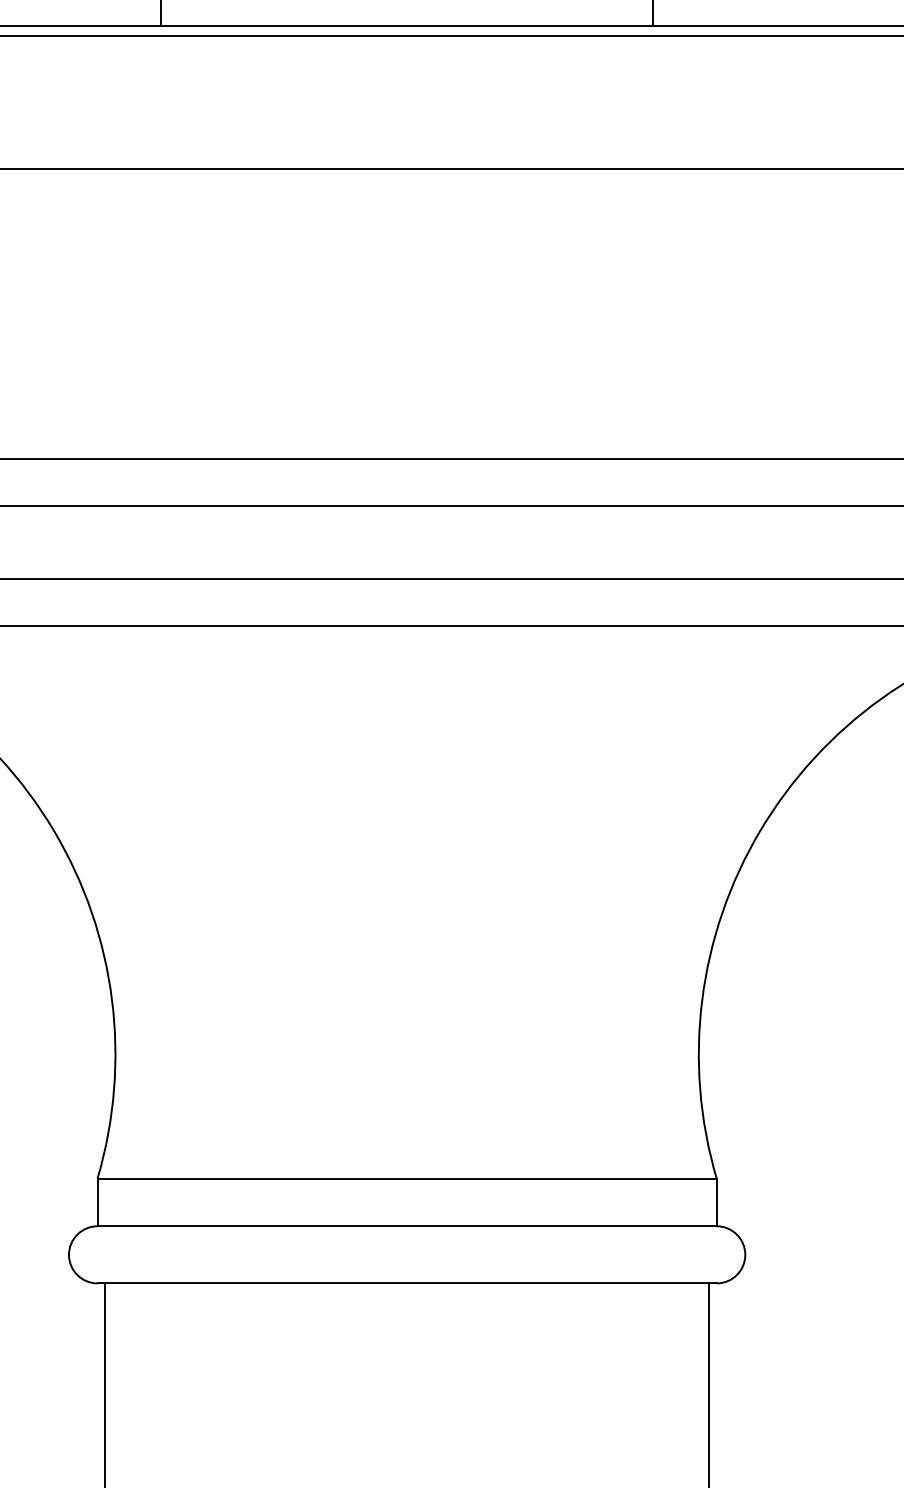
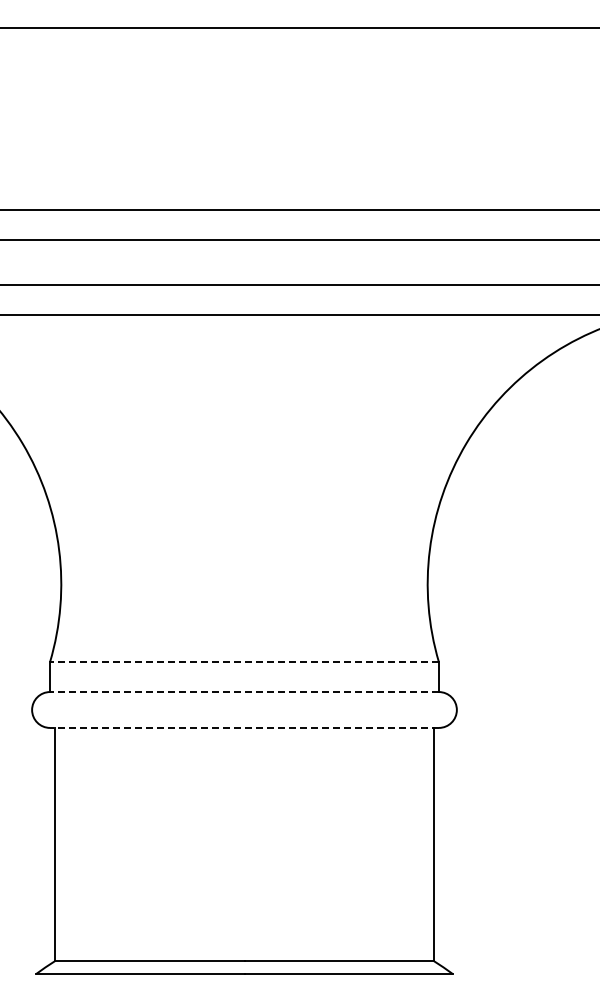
line: (407, 1179) -> (244, 662), solid -> dashed
line: (407, 1226) -> (244, 692), solid -> dashed
line: (407, 1282) -> (244, 727), solid -> dashed

